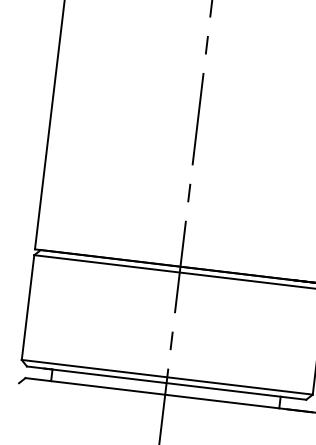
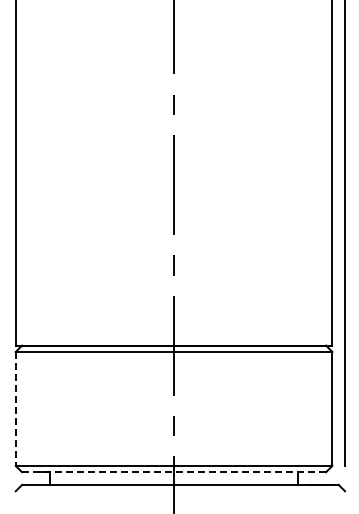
line: (27, 307) -> (15, 408), solid -> dashed
line: (166, 383) -> (174, 472), solid -> dashed

